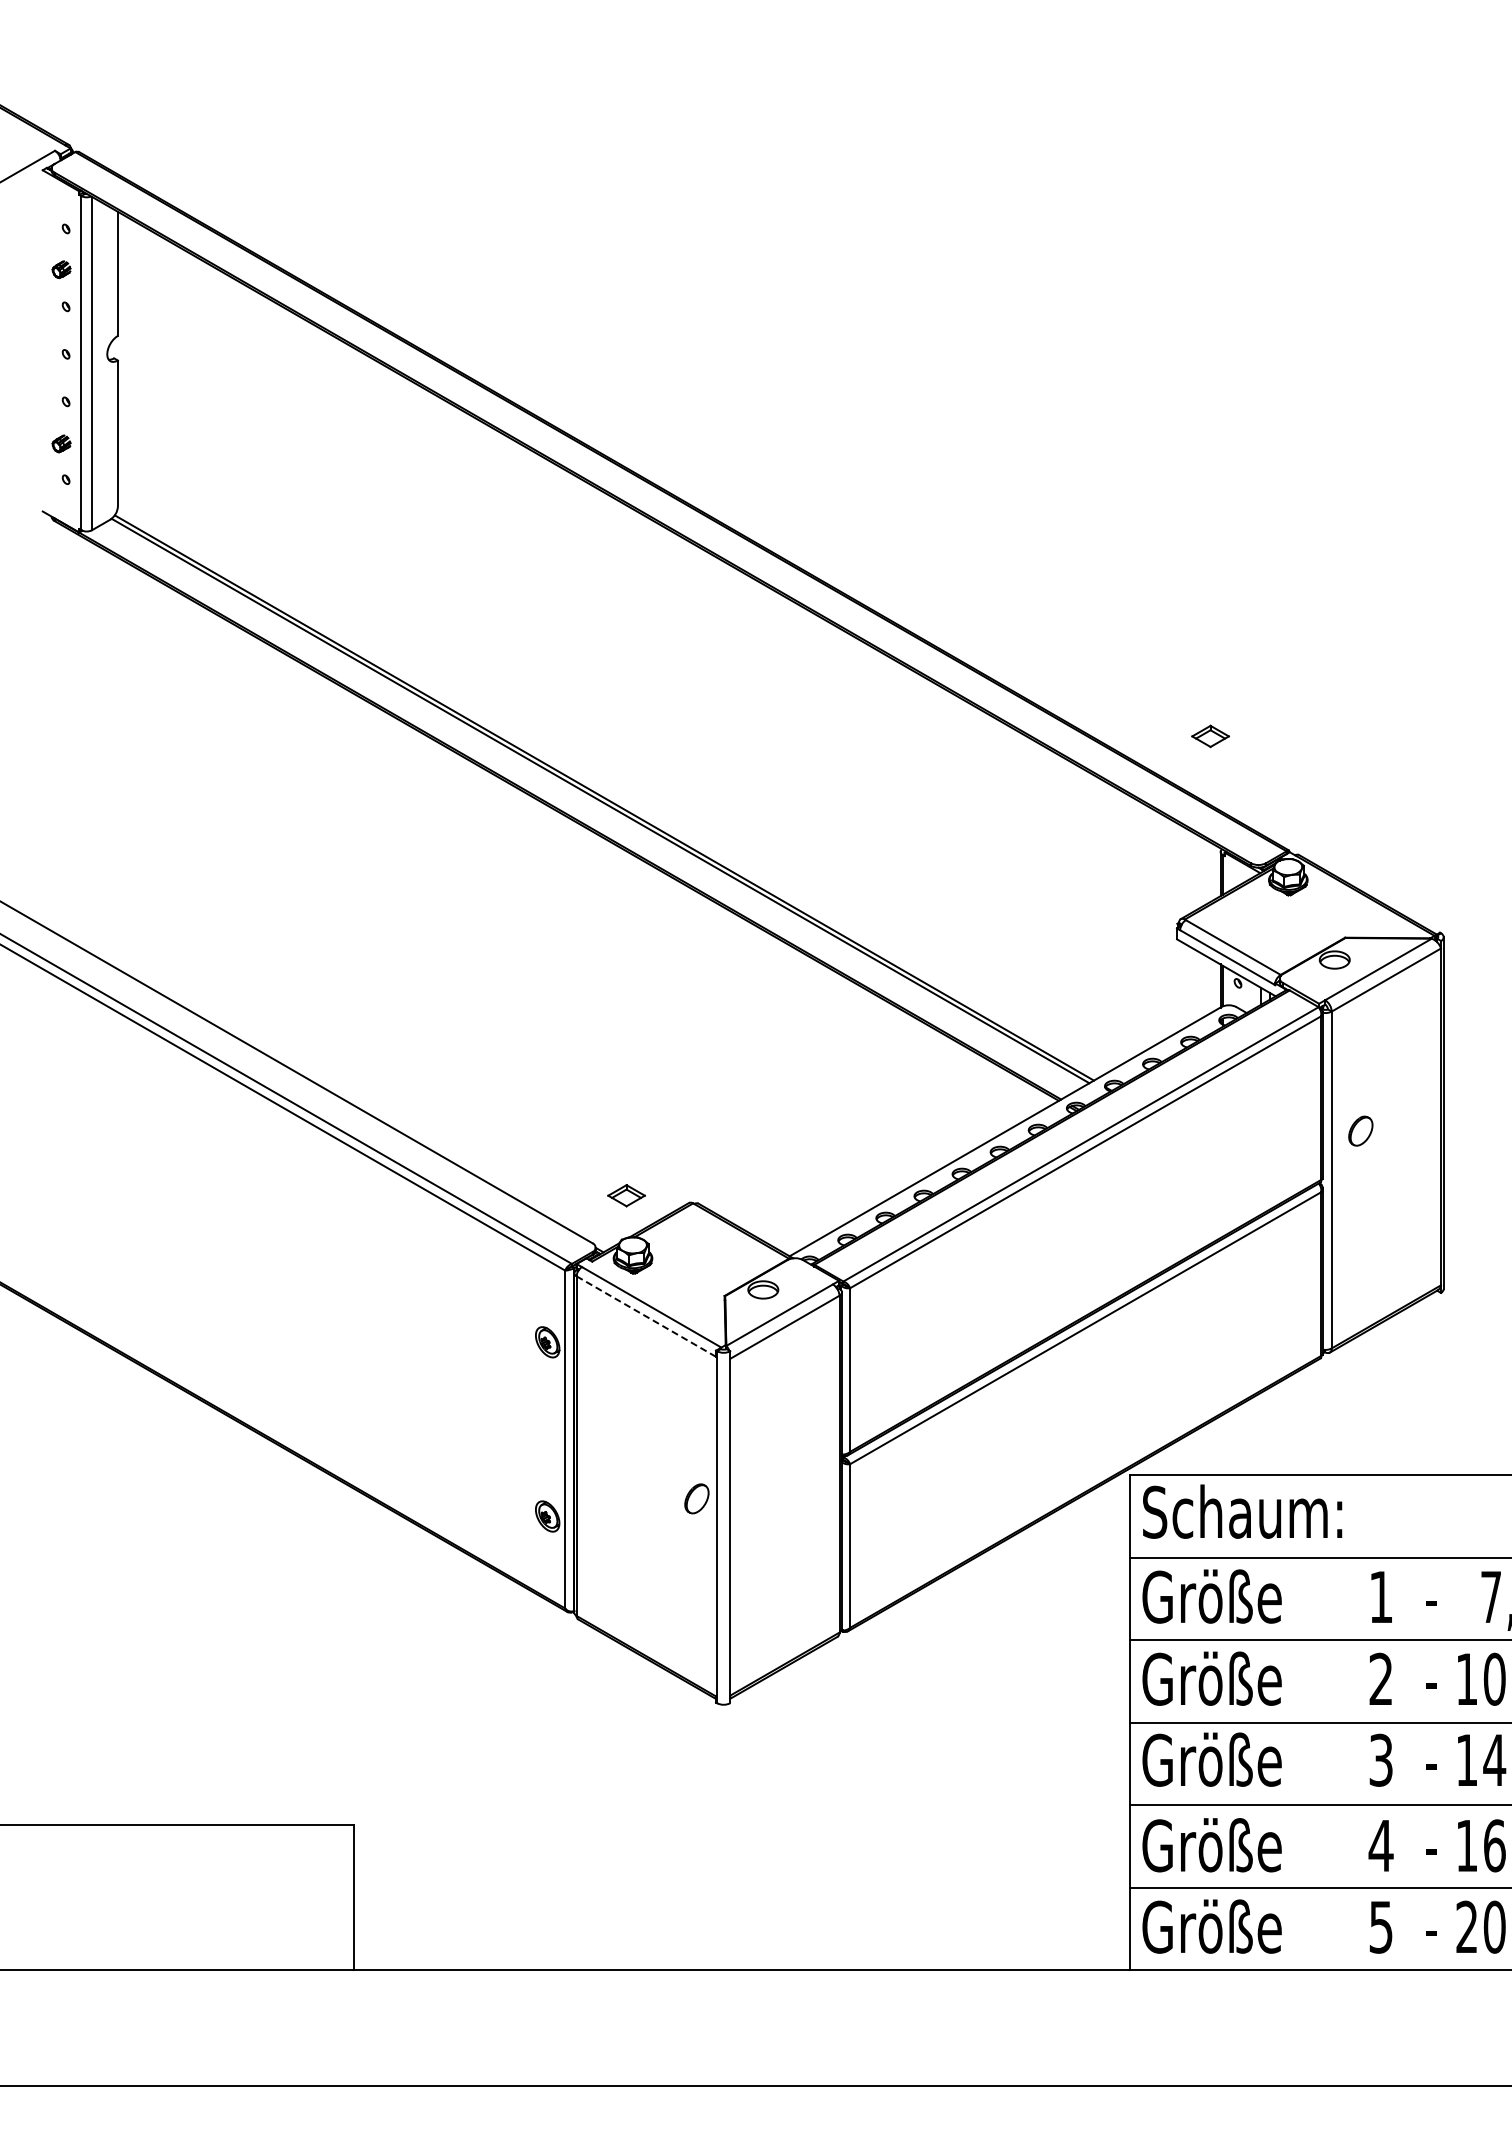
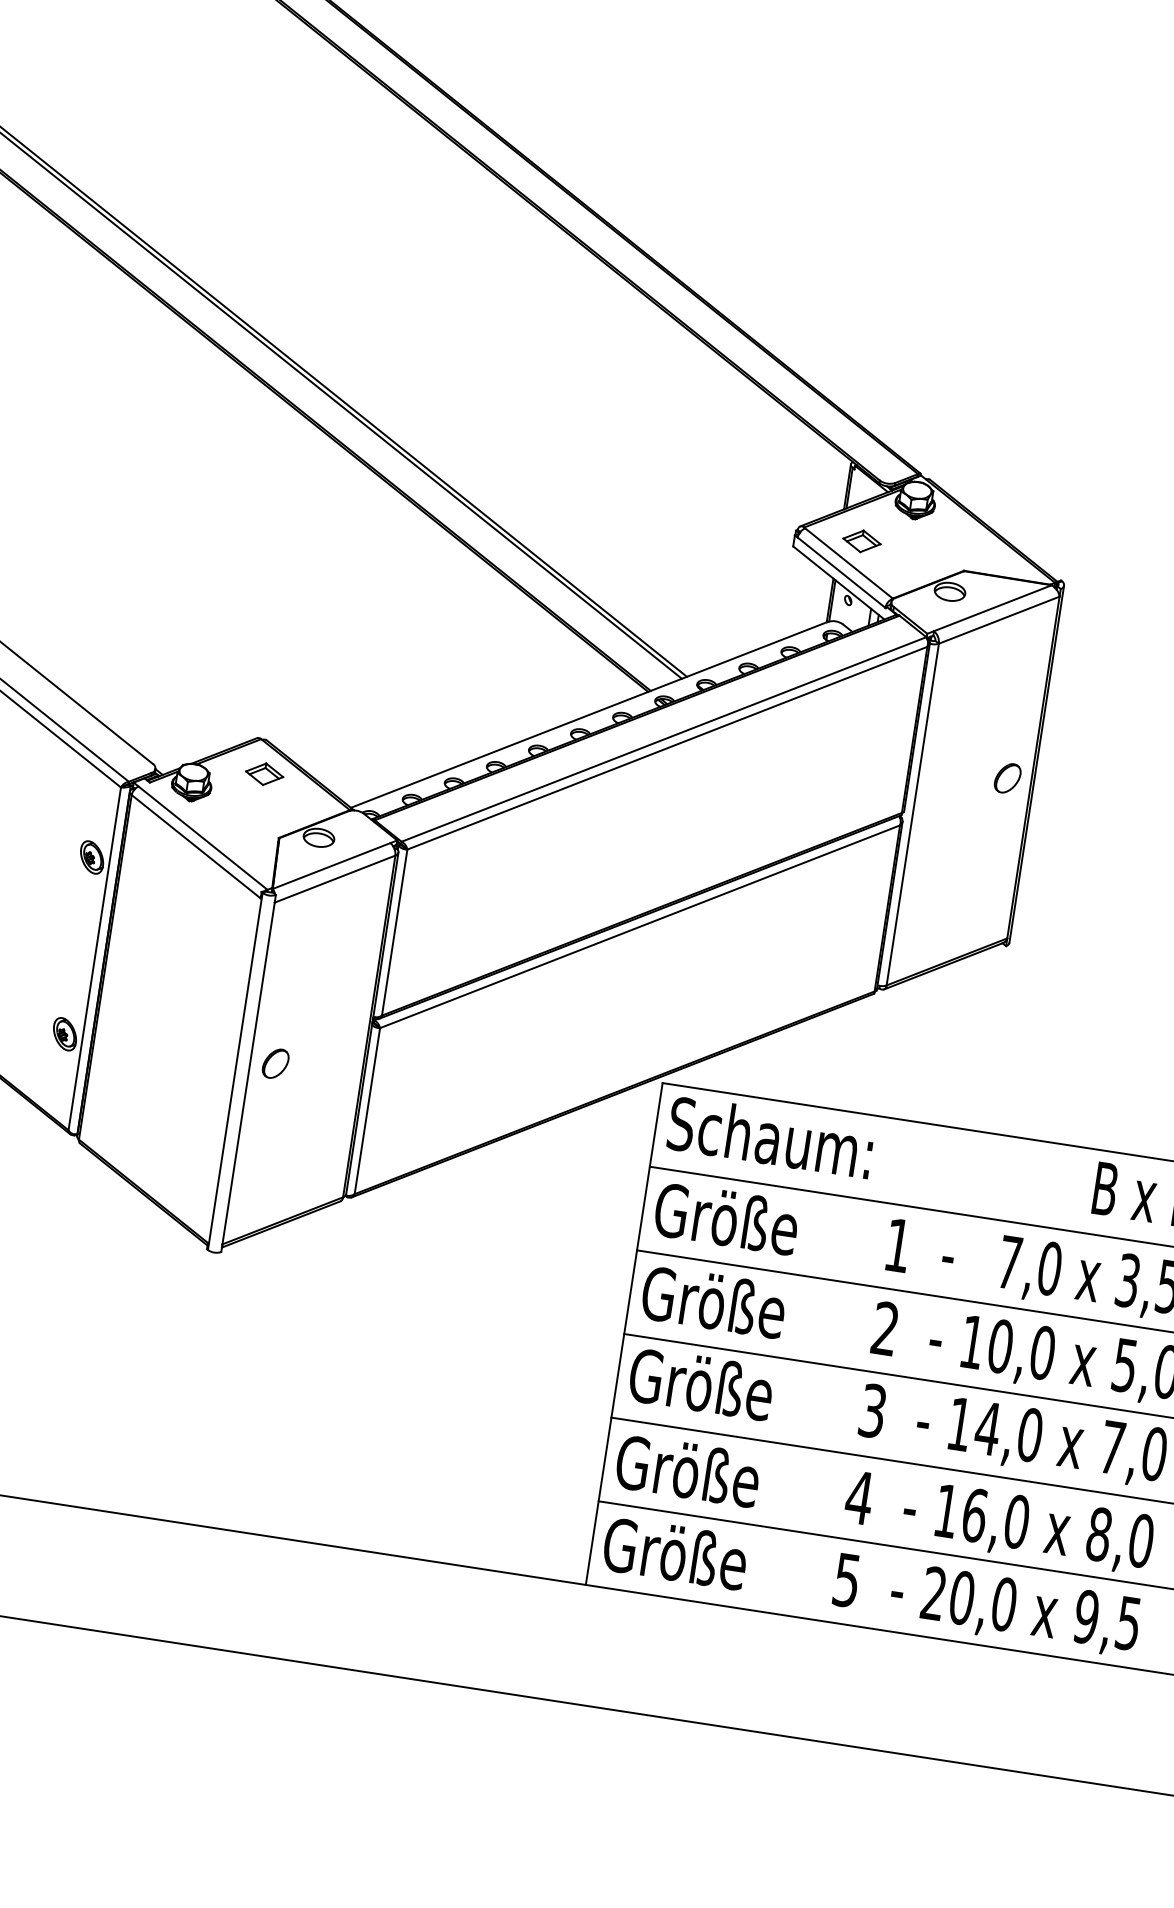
part: (1210, 736) -> (861, 541), moved
part: (1360, 1130) -> (1007, 777), moved
part: (626, 1195) -> (264, 774), moved
line: (646, 1316) -> (196, 846), dashed -> solid
part: (696, 1498) -> (275, 1063), moved

